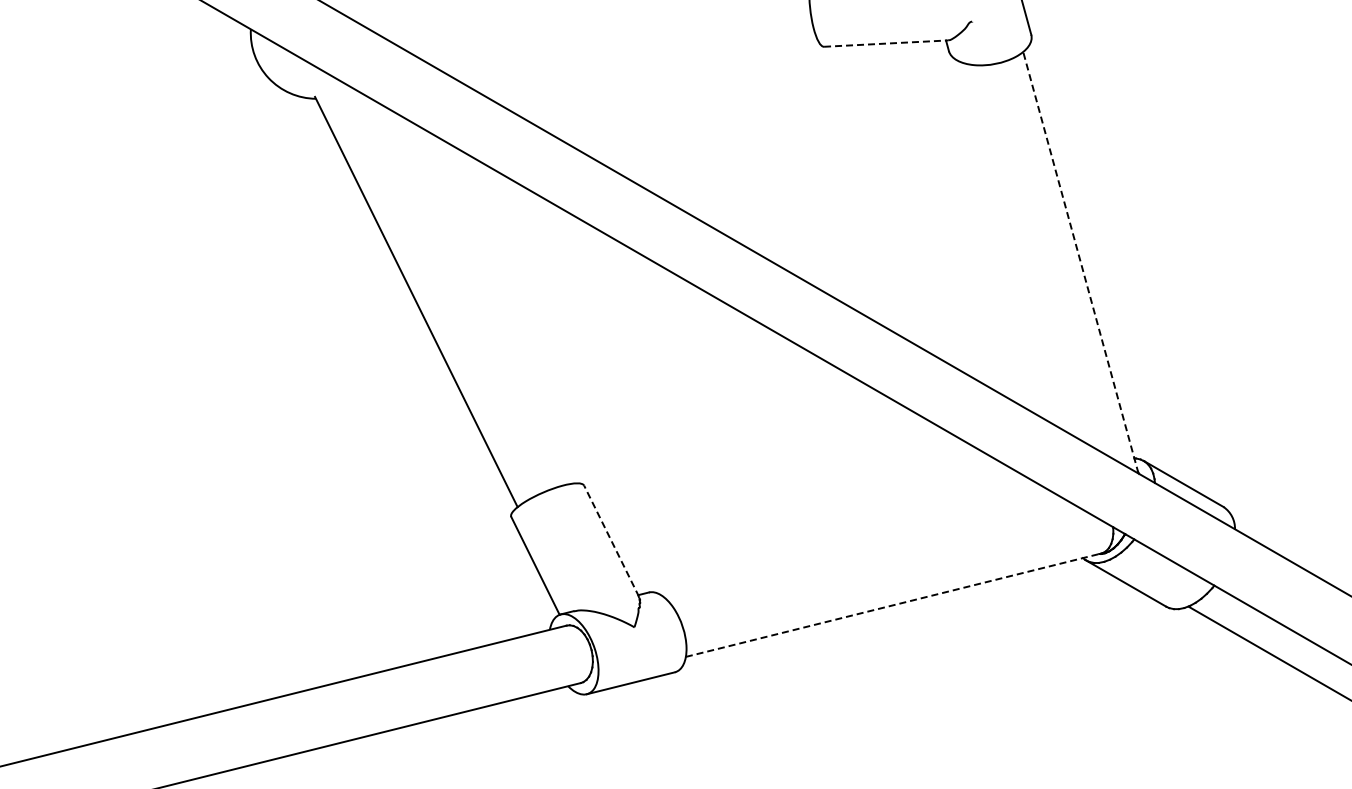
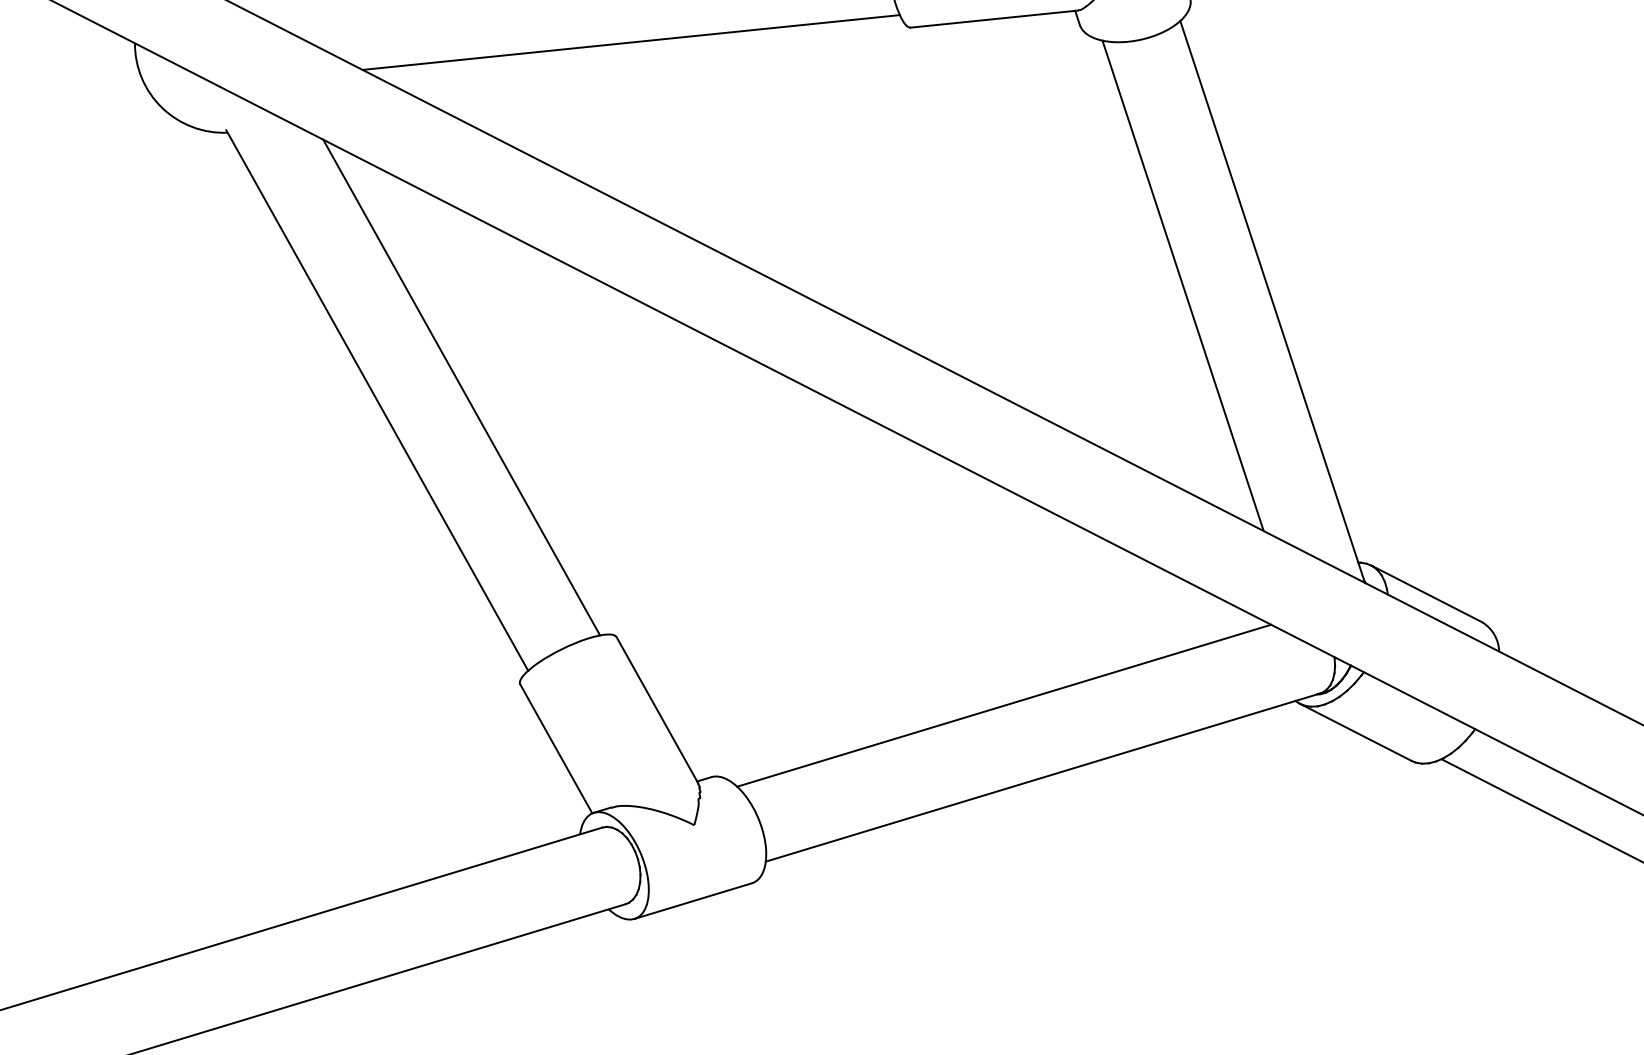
line: (886, 43) -> (994, 18), dashed -> solid
line: (616, 47) -> (630, 42), added
line: (1015, 247) -> (1183, 285), added
line: (1080, 262) -> (1272, 301), dashed -> solid
line: (479, 295) -> (462, 387), added
line: (611, 540) -> (657, 709), dashed -> solid
line: (867, 550) -> (1003, 705), added
line: (894, 605) -> (1044, 777), dashed -> solid

